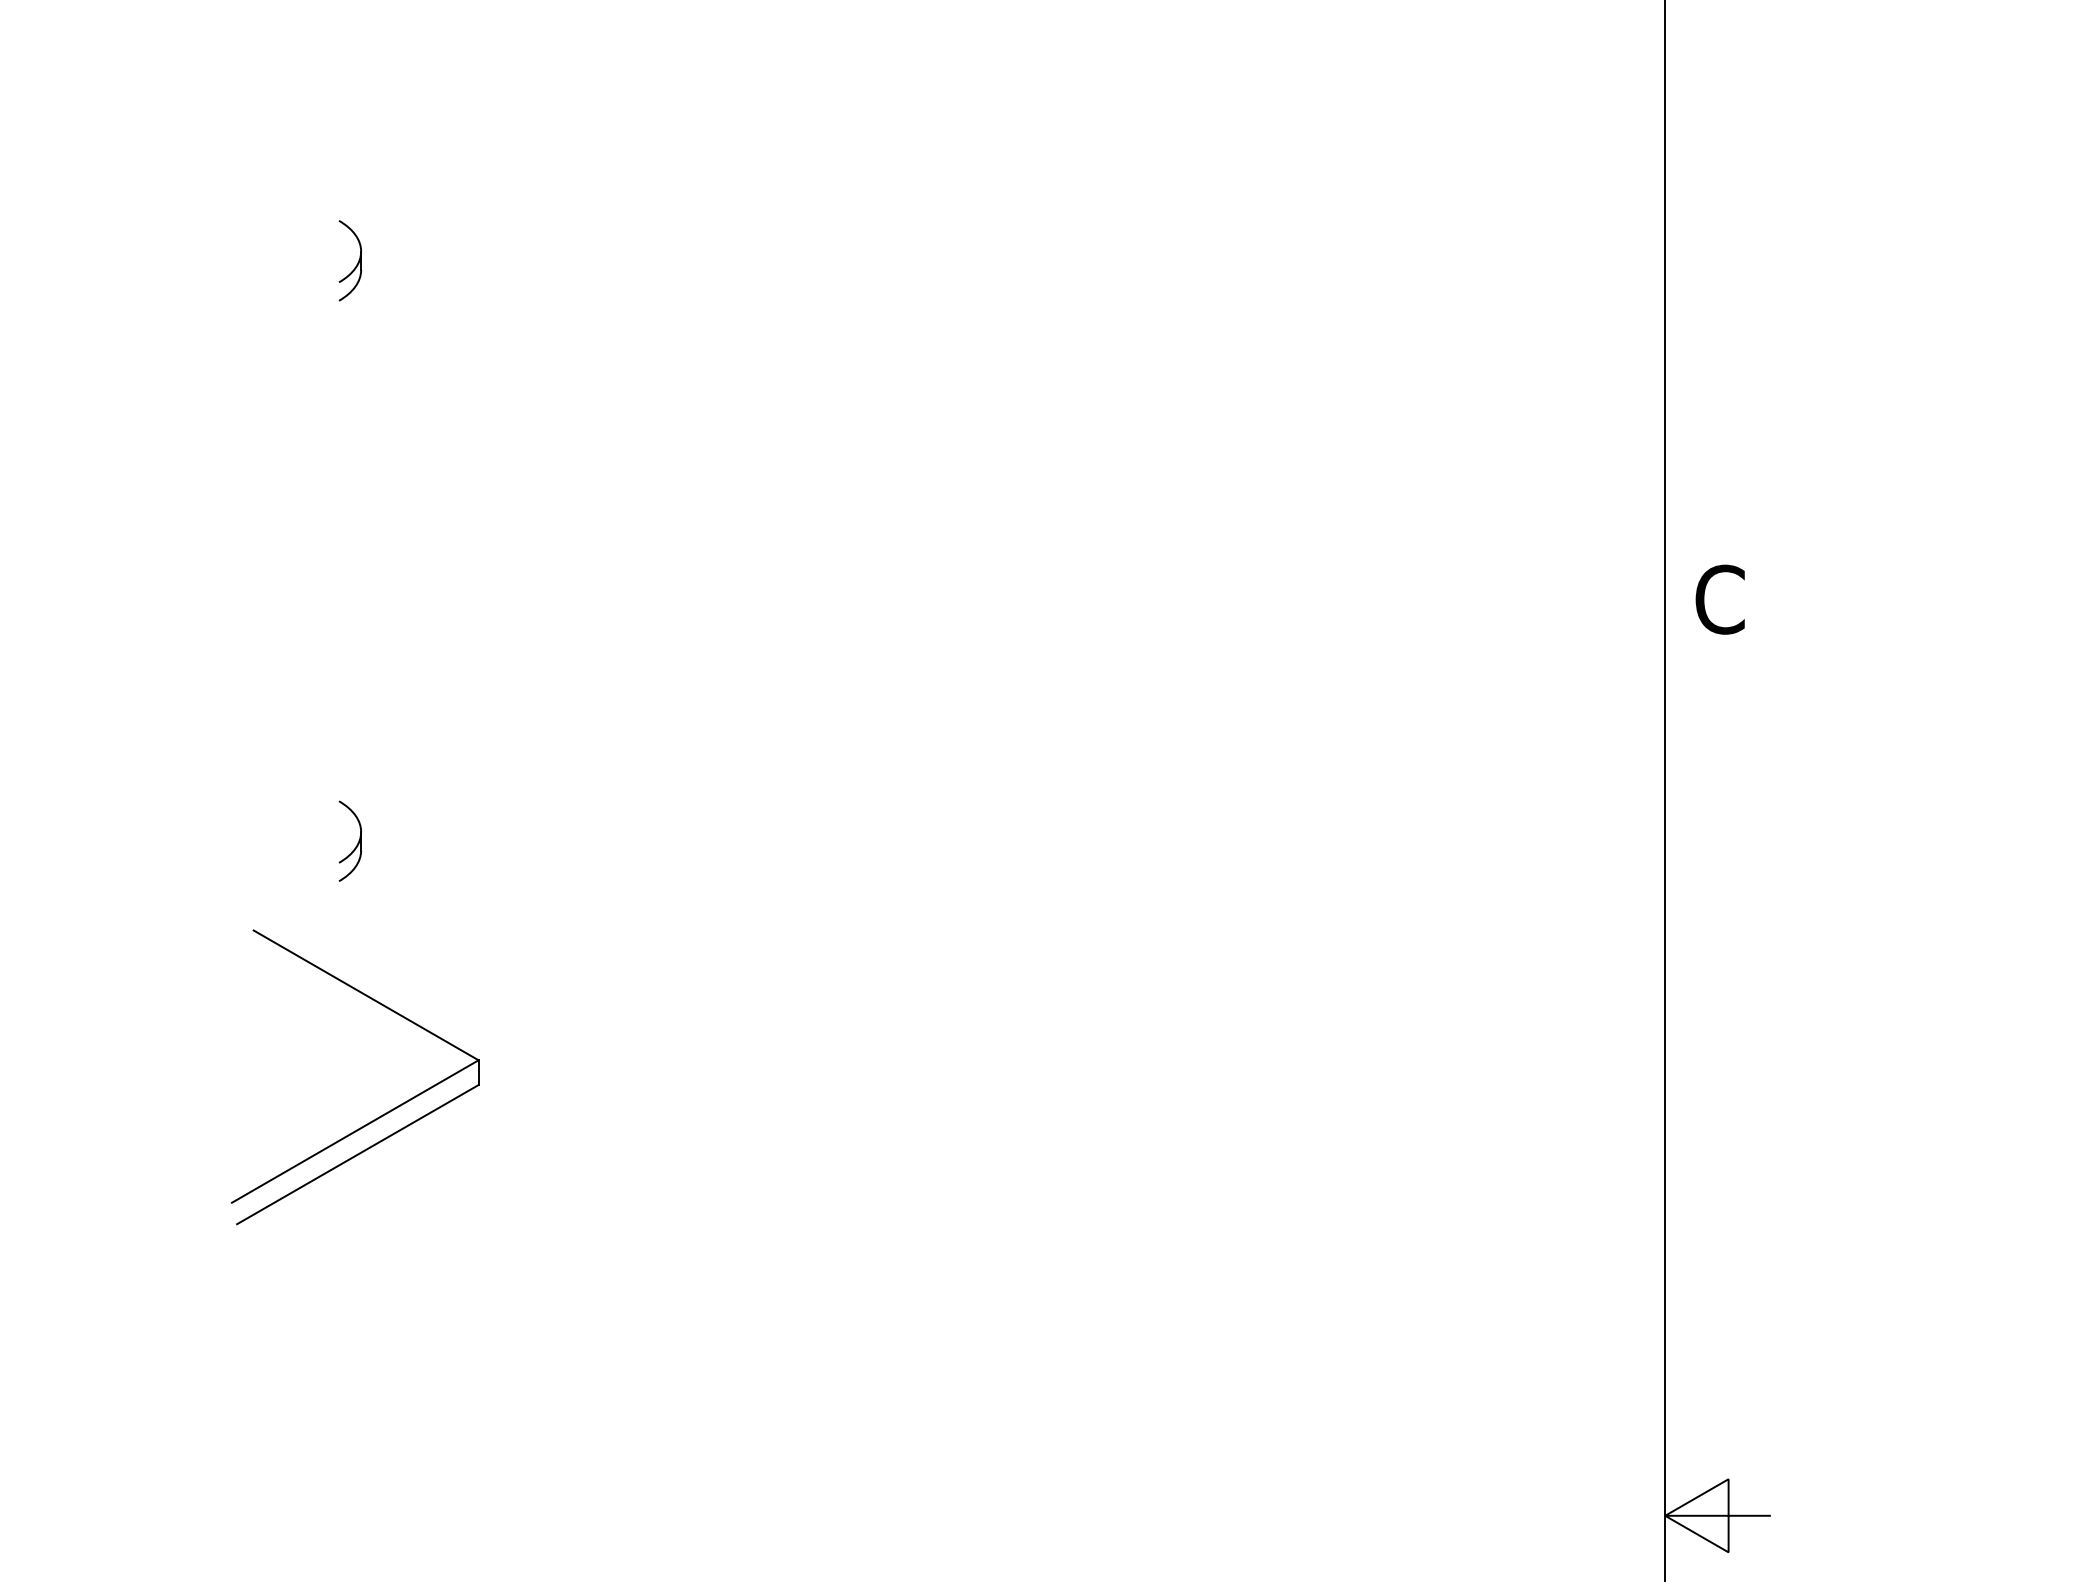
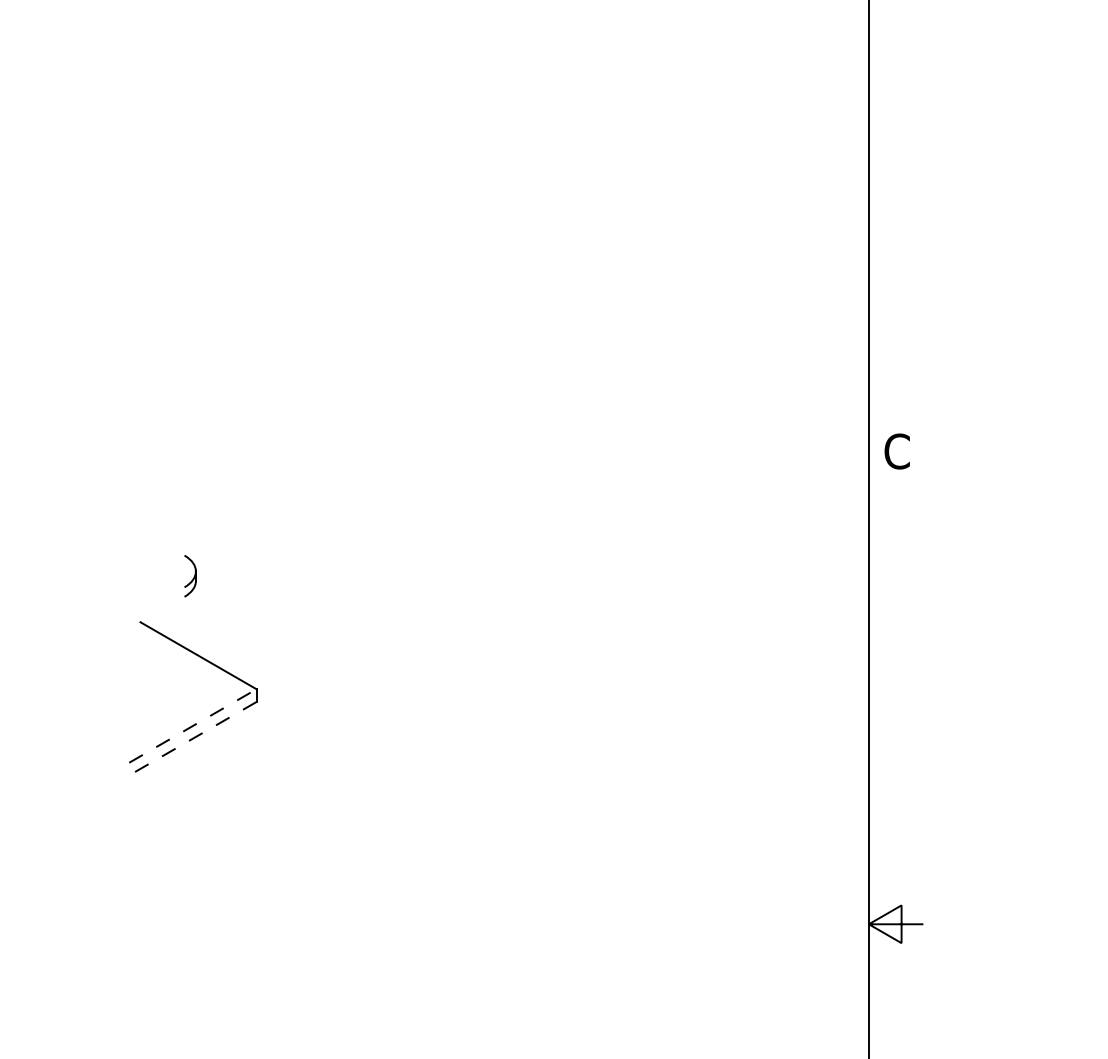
part: (350, 260) -> (190, 276), removed
line: (356, 1130) -> (193, 725), solid -> dashed
line: (358, 1153) -> (194, 737), solid -> dashed

